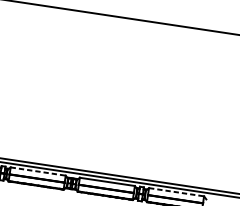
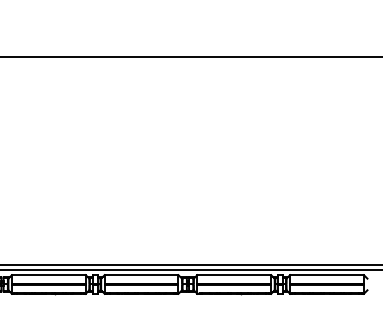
line: (38, 171) -> (141, 275), dashed -> solid
line: (176, 192) -> (327, 275), dashed -> solid

